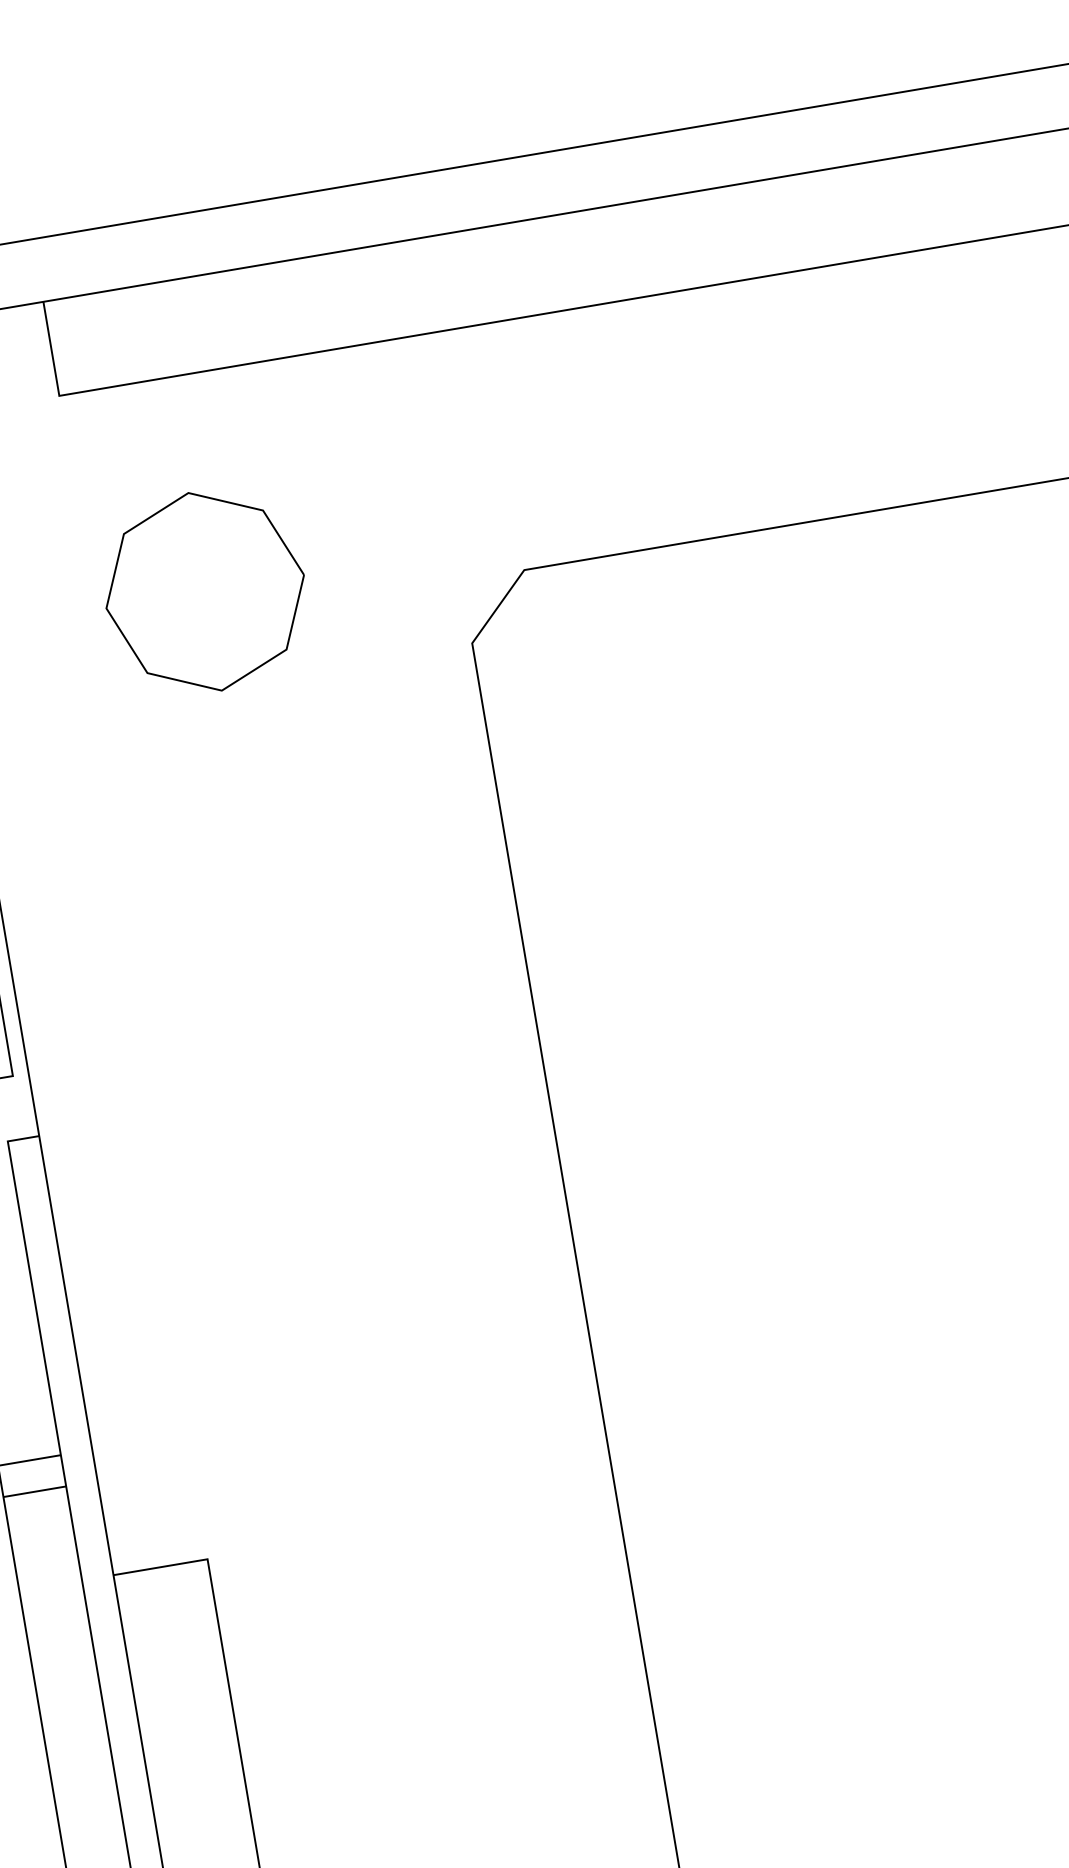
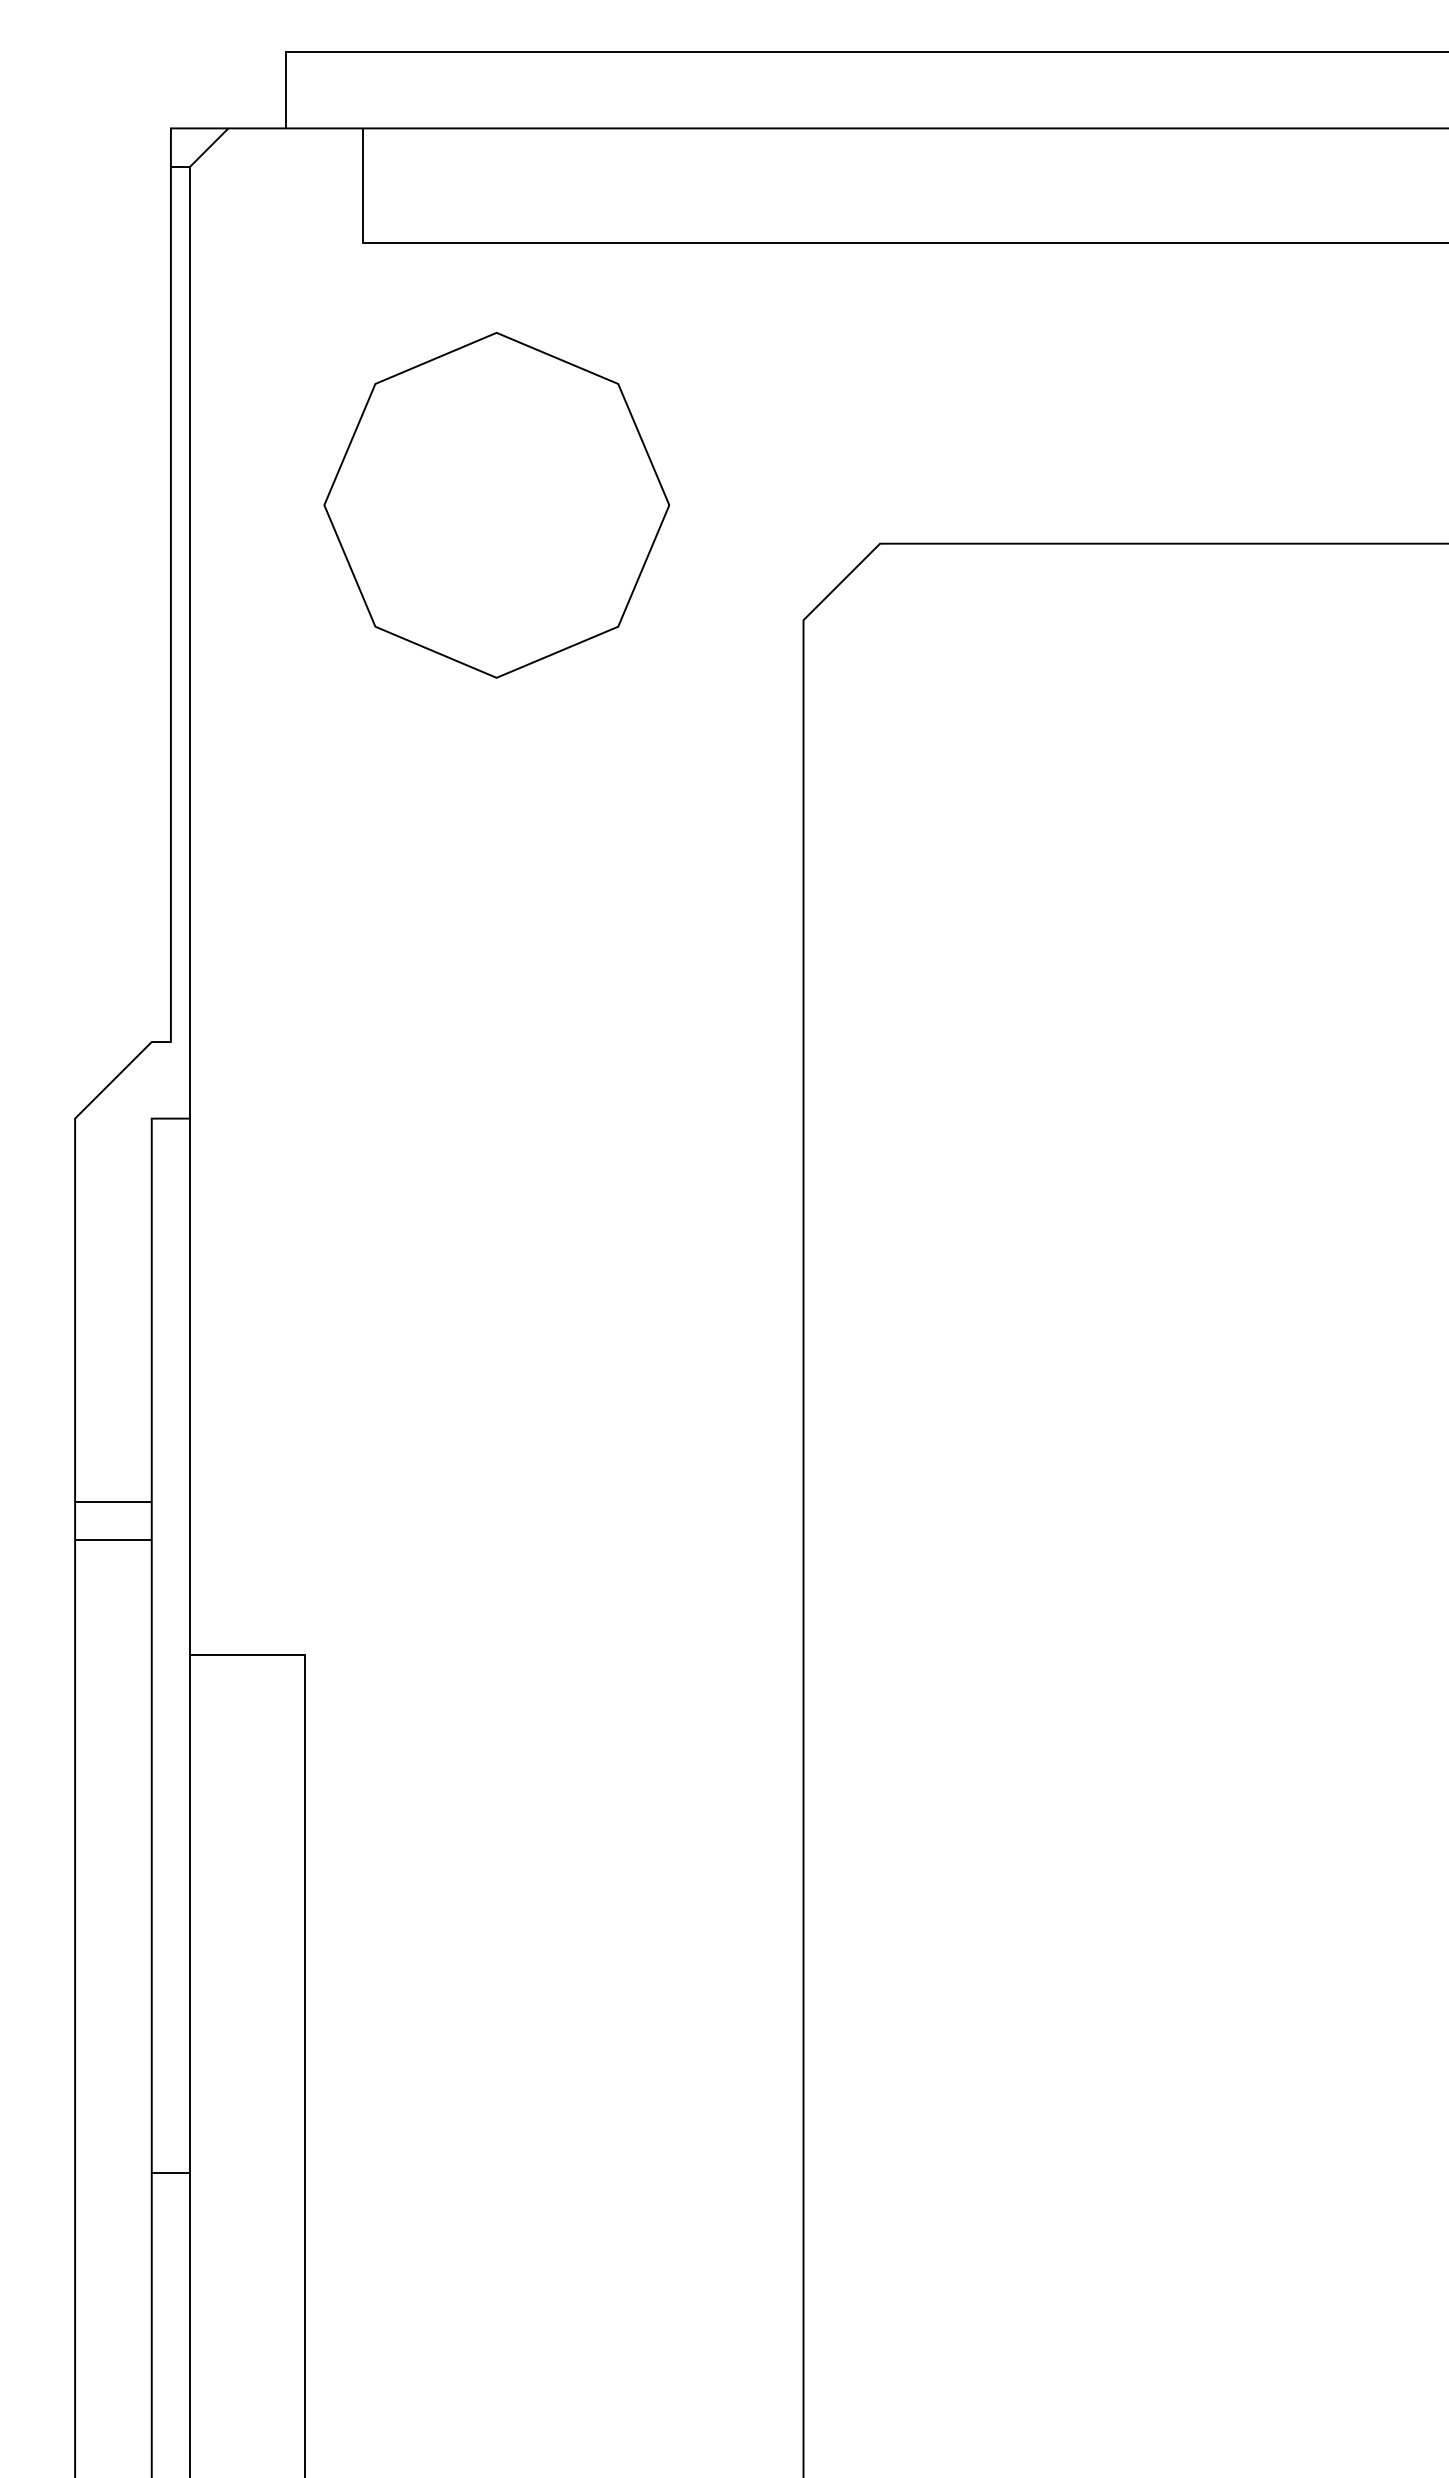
part: (205, 591) -> (496, 505), size x1.43

